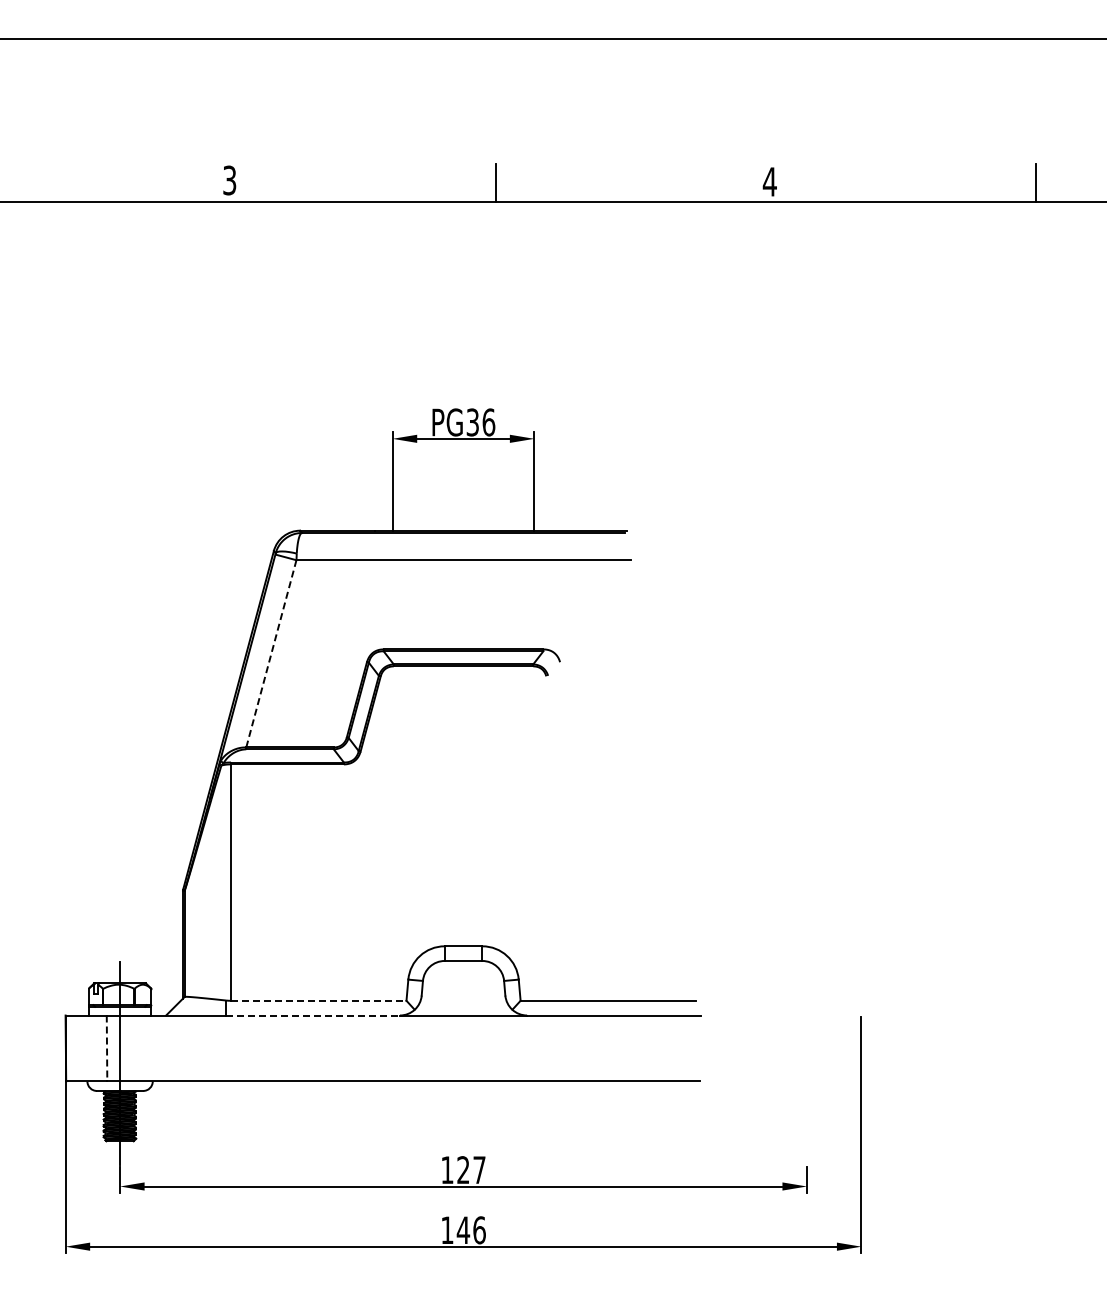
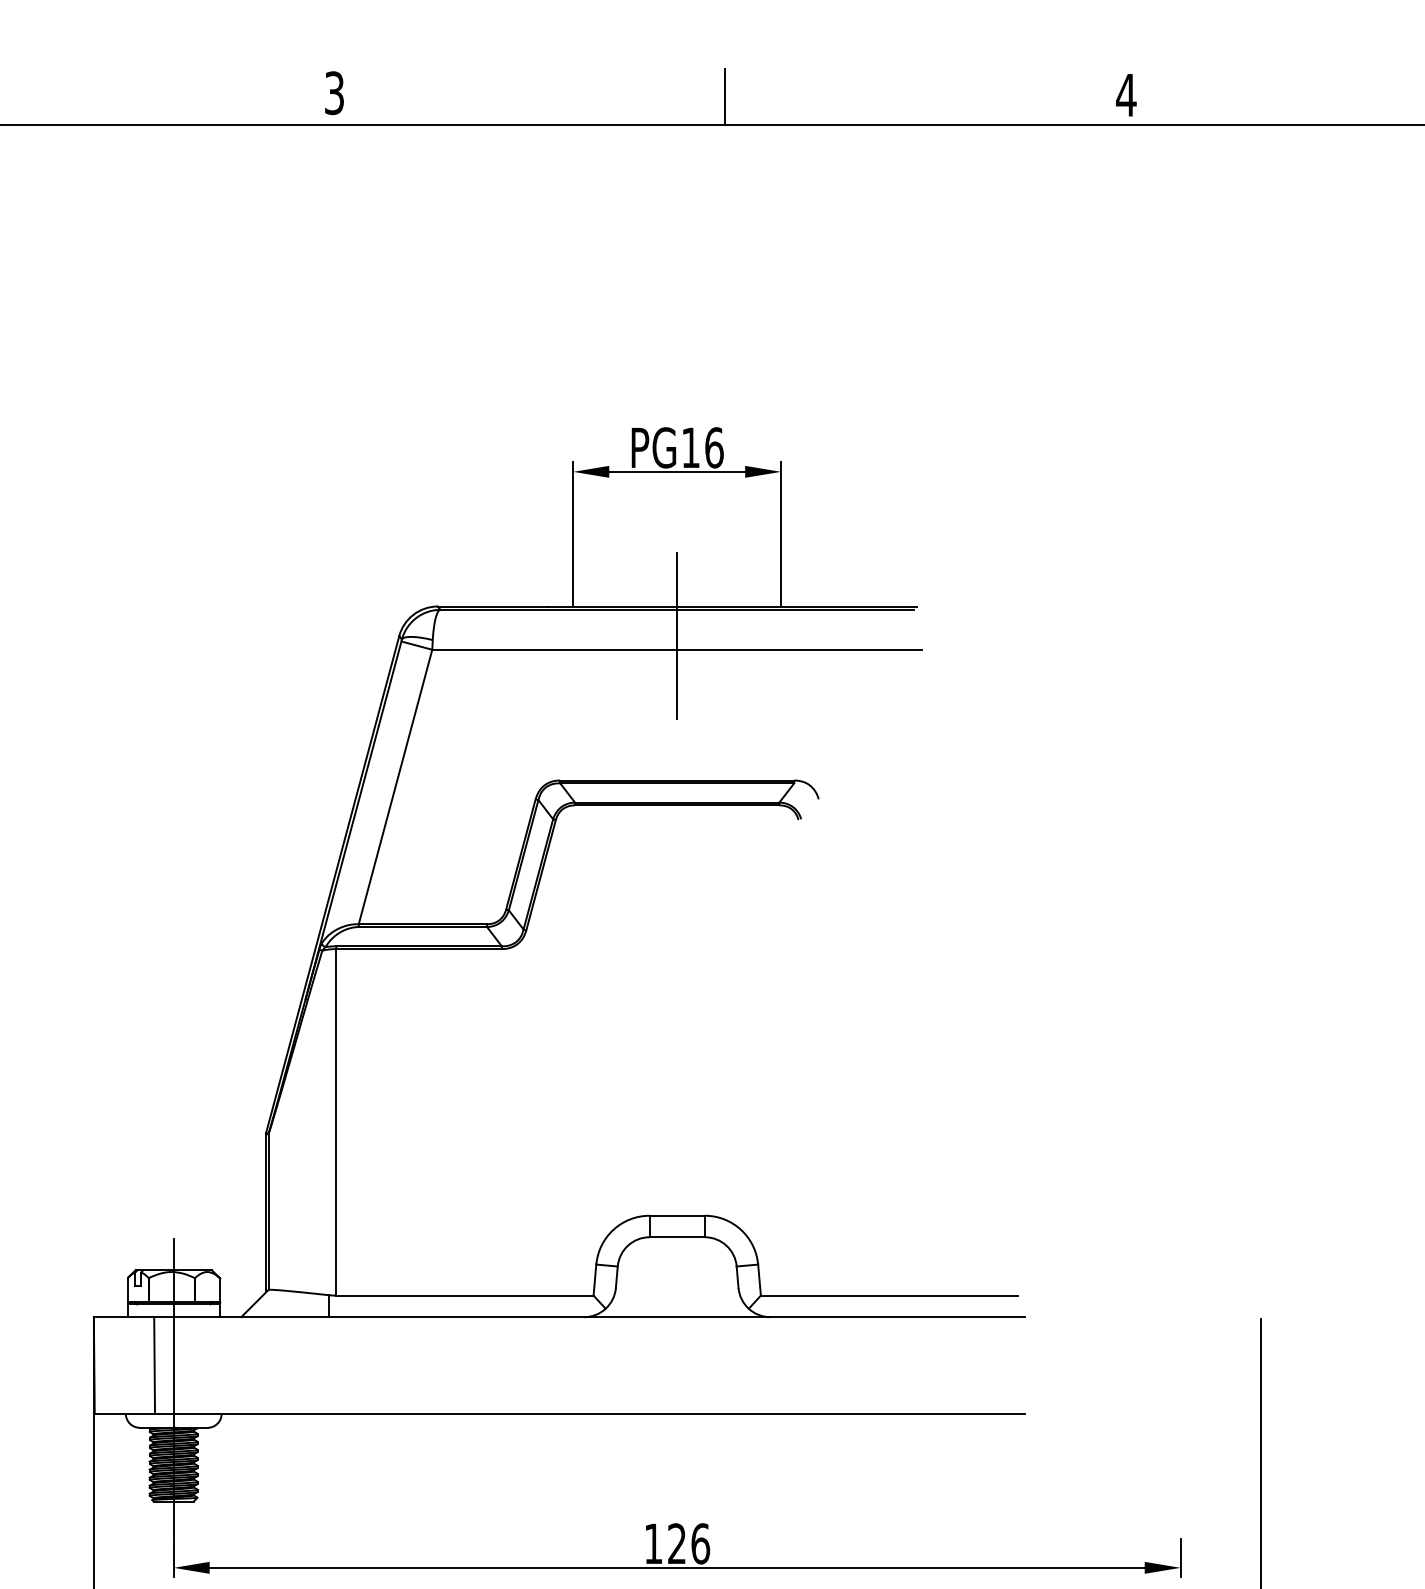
text: (472, 422) -> (690, 447), PG36 -> PG16
line: (463, 550) -> (677, 635), added
line: (271, 653) -> (395, 786), dashed -> solid
line: (318, 1000) -> (464, 1295), dashed -> solid
line: (313, 1015) -> (457, 1317), dashed -> solid
line: (107, 1048) -> (155, 1365), dashed -> solid
text: (479, 1170) -> (700, 1544), 127 -> 126

